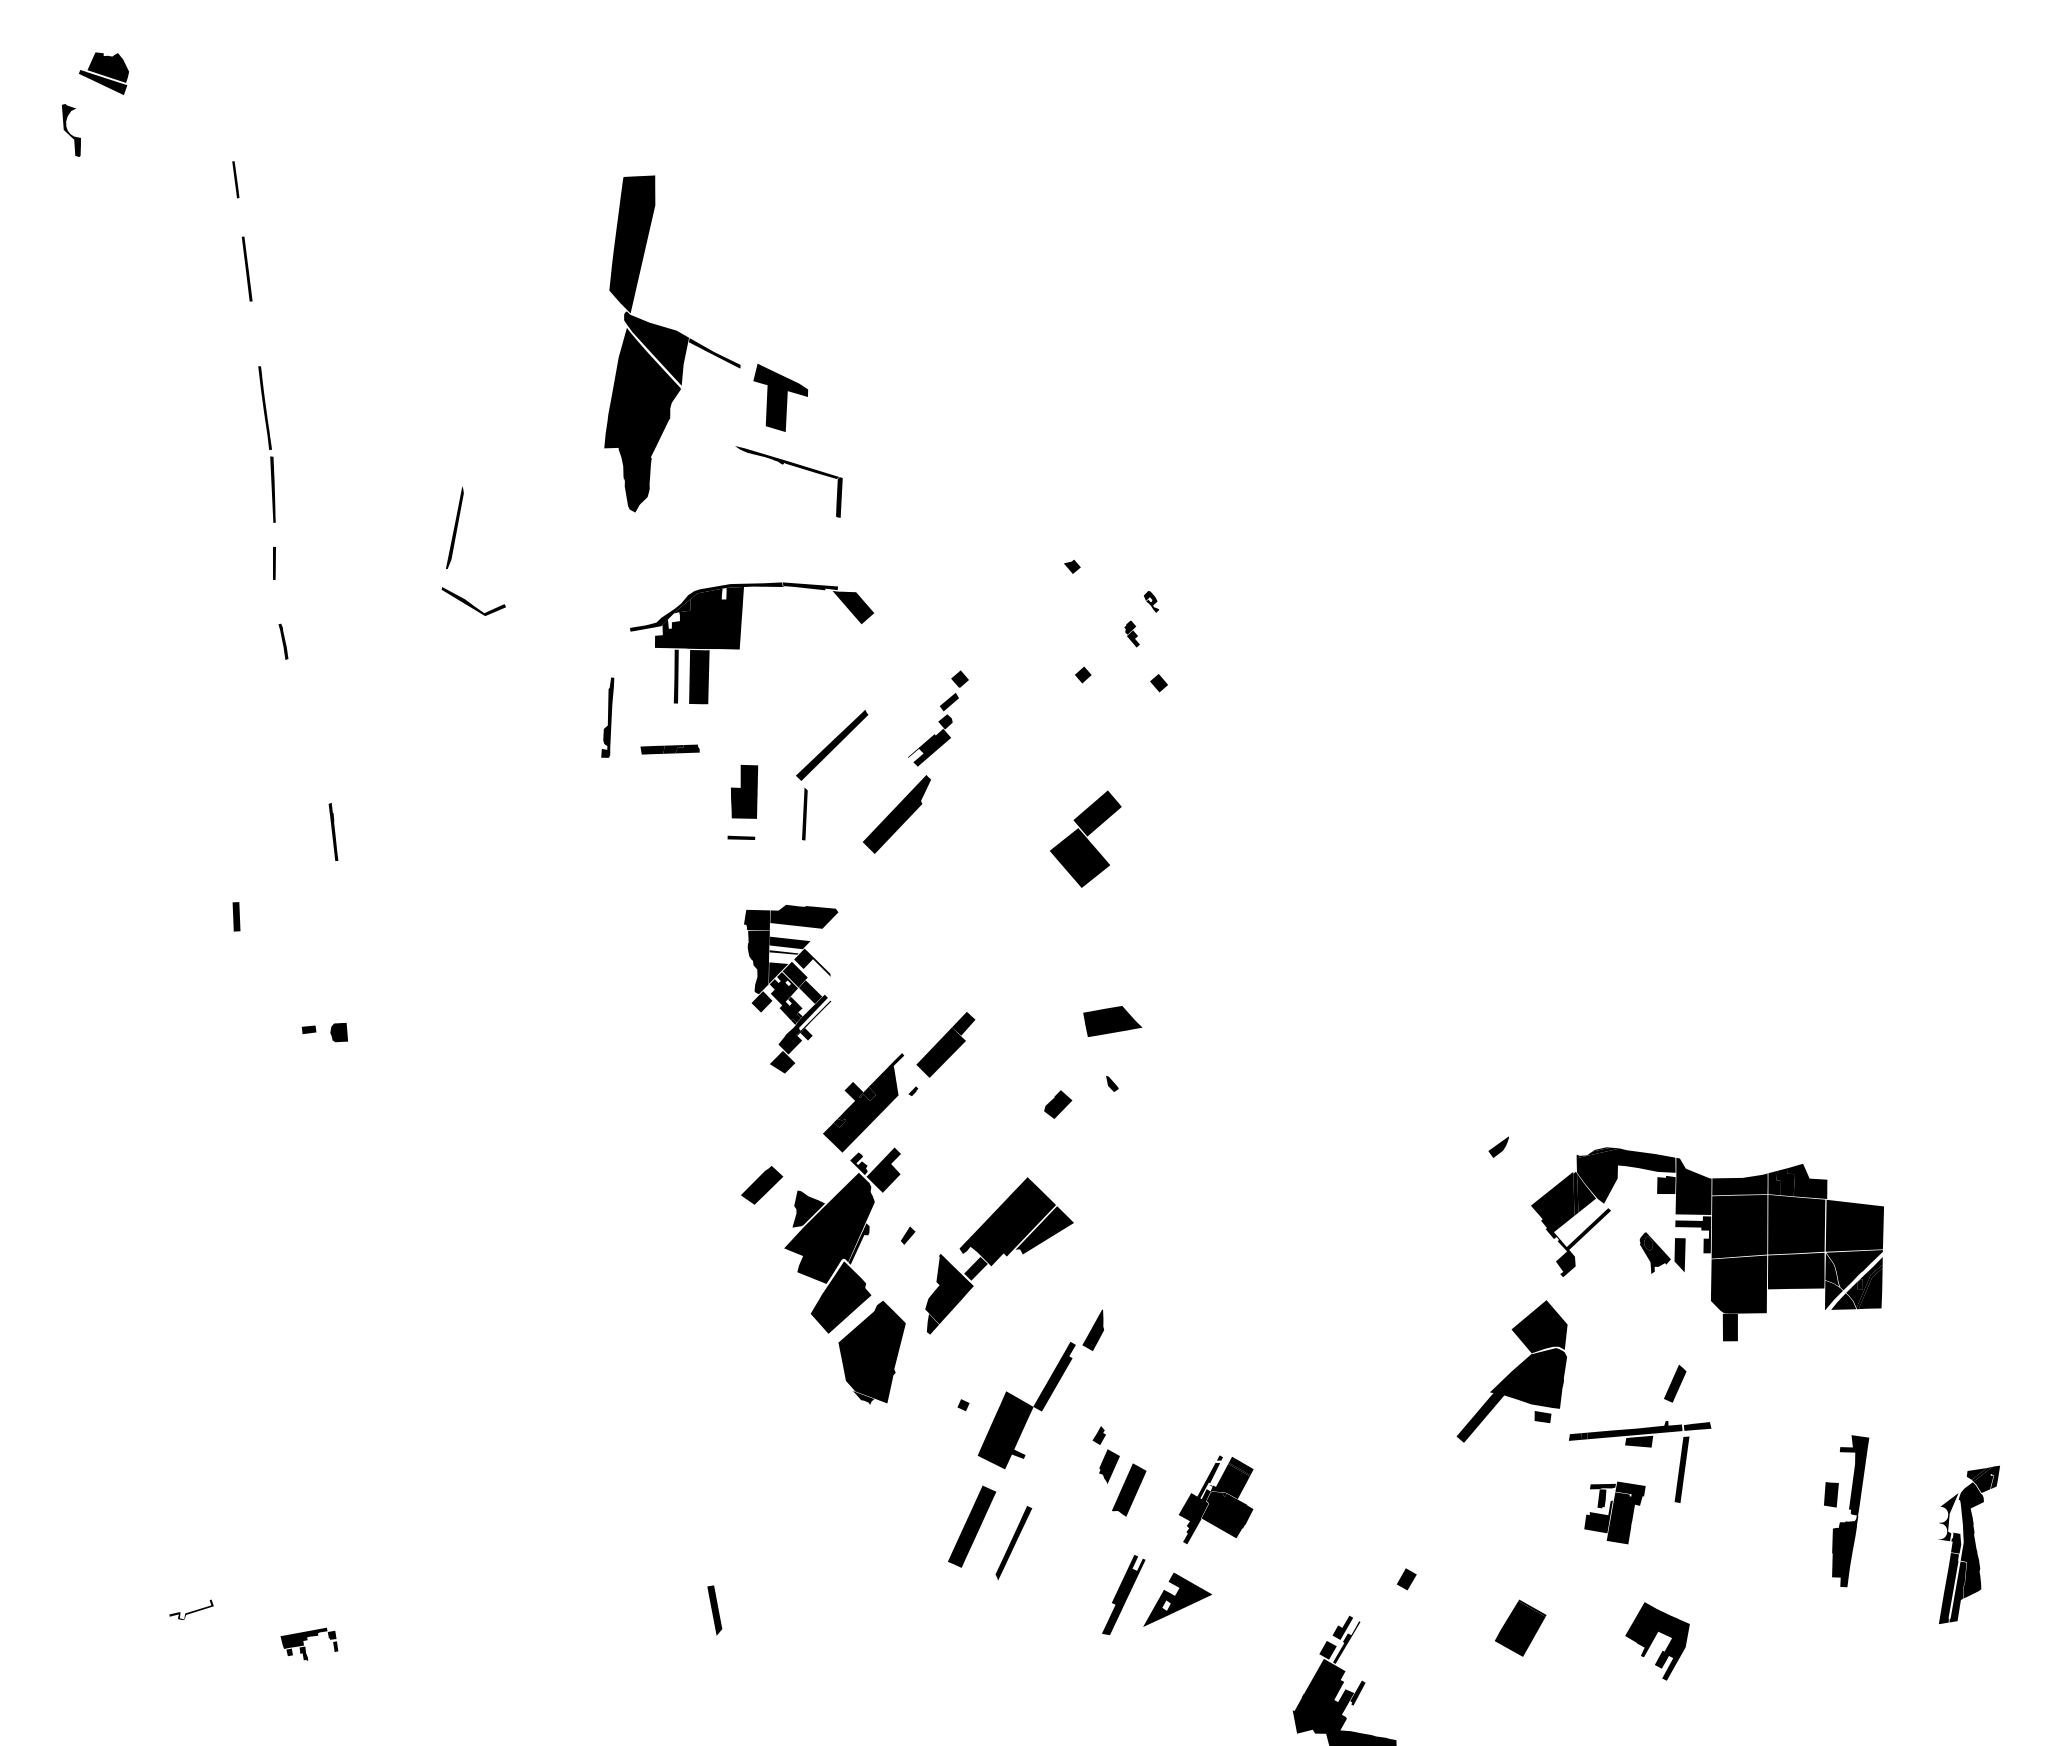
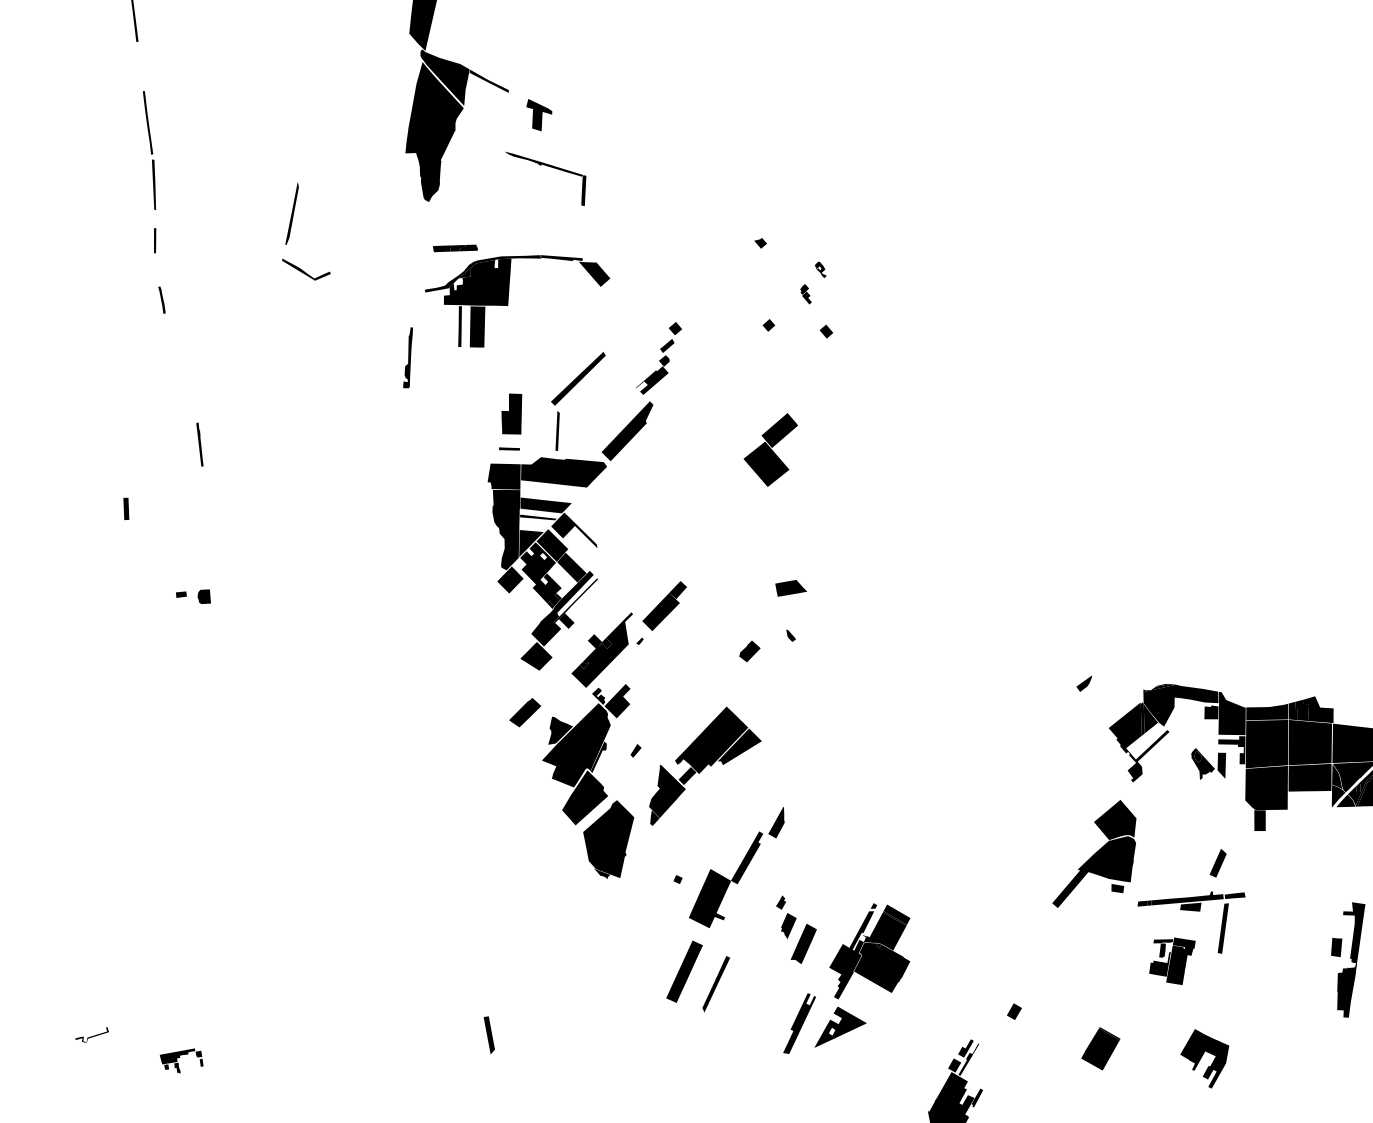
part: (780, 397) -> (539, 114), size x0.62
part: (669, 749) -> (454, 248), moved
part: (790, 988) -> (546, 563), size x1.67
part: (1112, 1021) -> (791, 588), size x0.71
part: (1215, 1499) -> (869, 951), size x1.43

